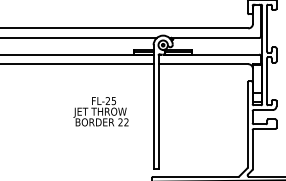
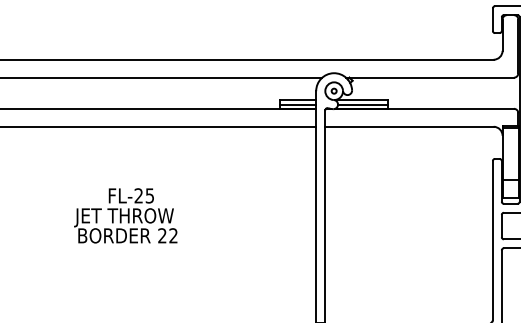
text: (100, 111) -> (124, 215), moved

